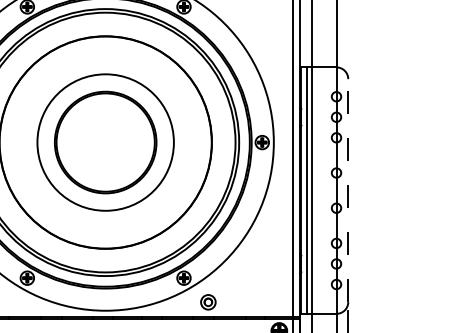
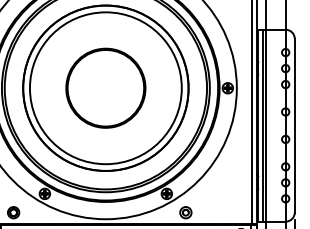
circle: (105, 142) -> (105, 88), size x1.43
line: (348, 190) -> (294, 125), dashed -> solid

